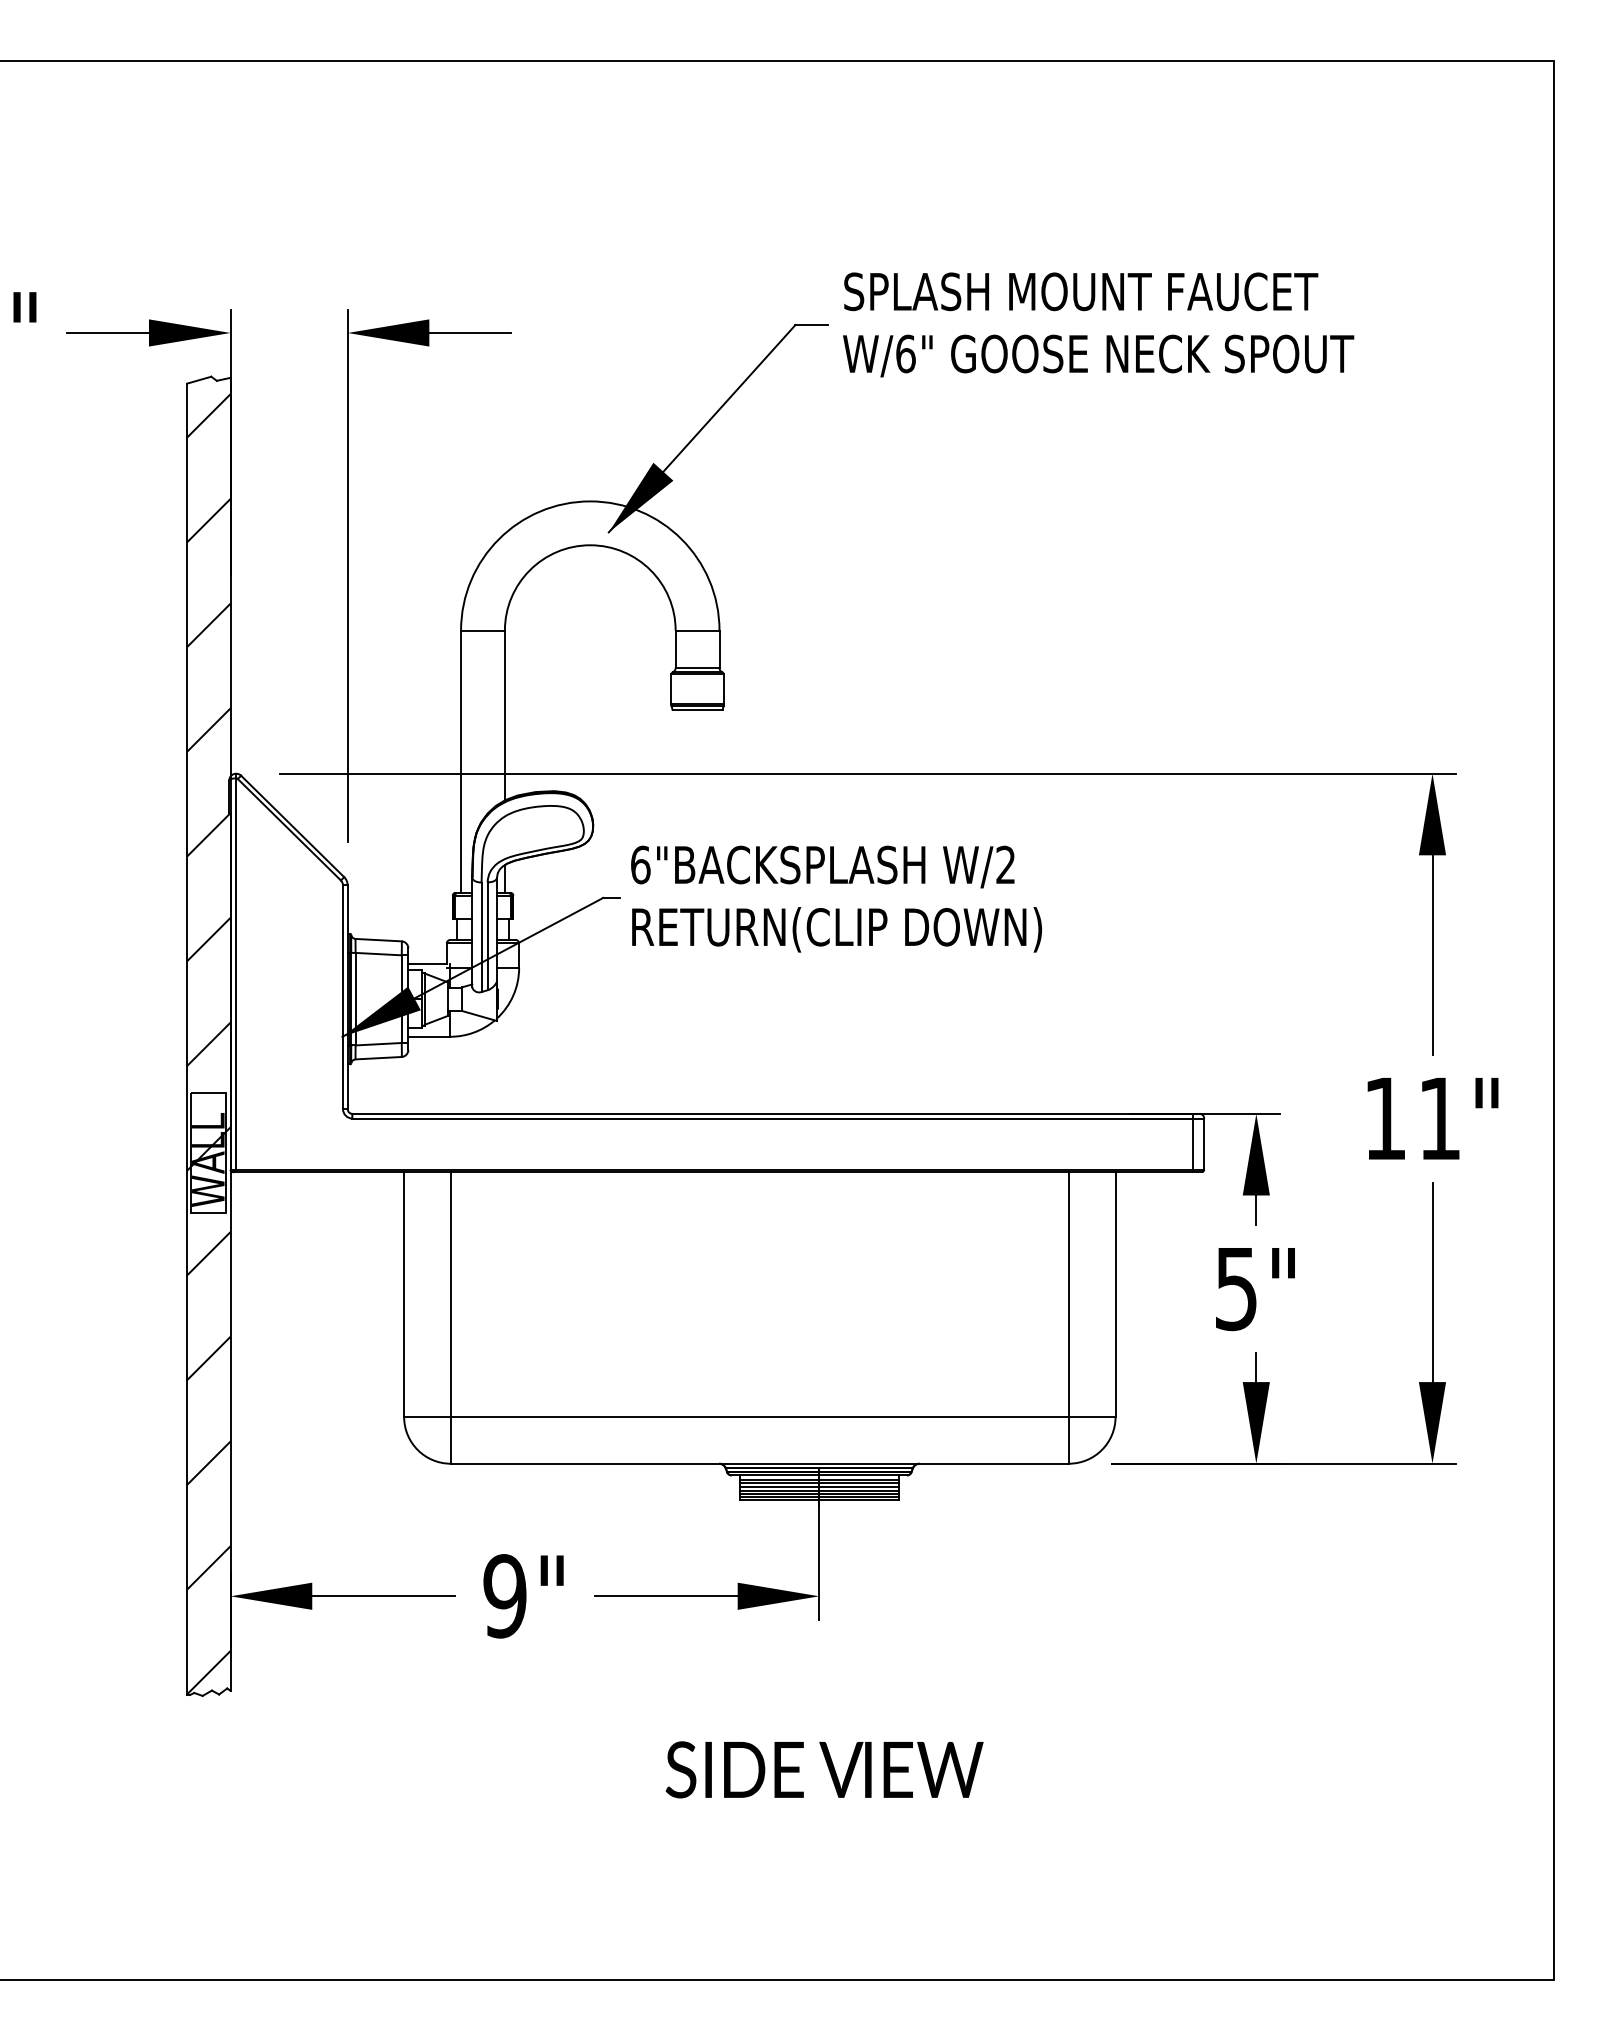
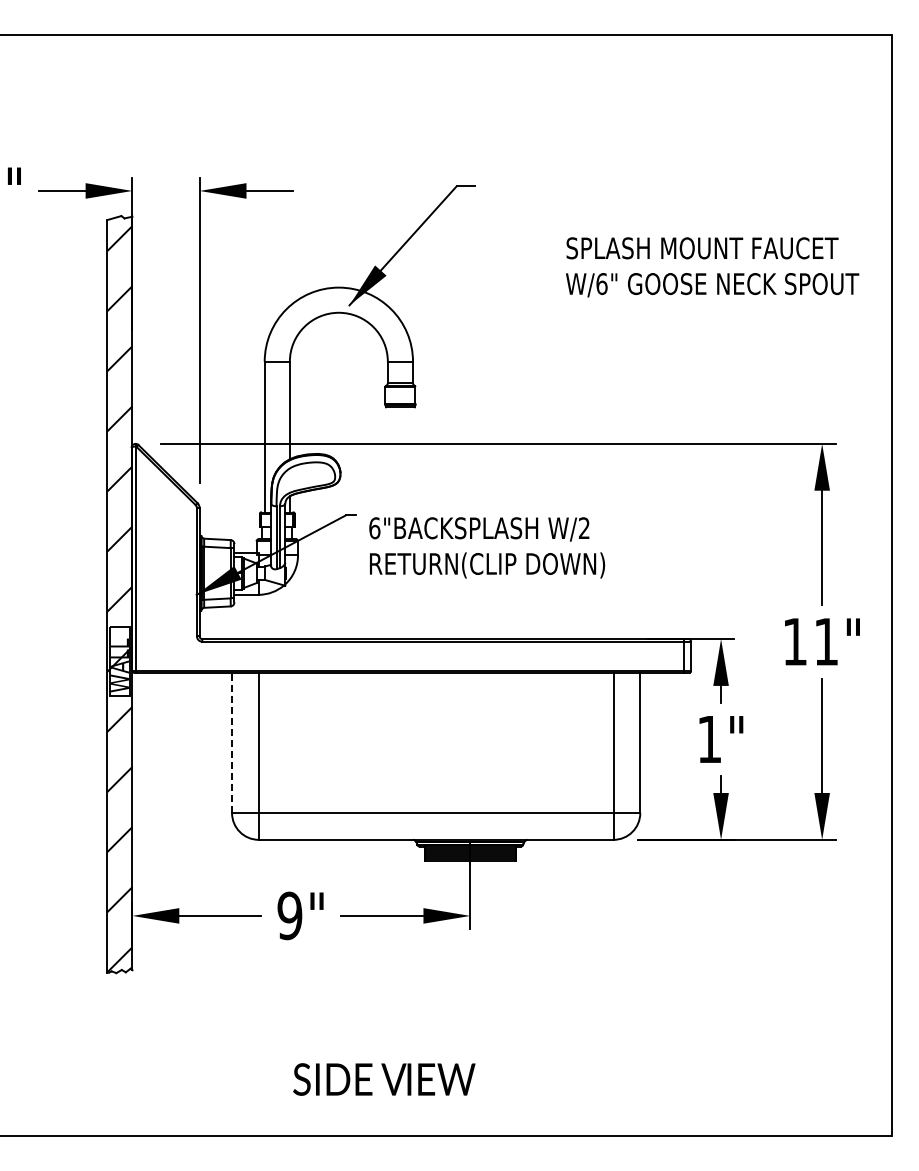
text: (1098, 325) -> (712, 267), moved
text: (837, 898) -> (487, 547), moved
text: (1236, 1288) -> (709, 739), 5" -> 1"
line: (404, 1294) -> (232, 742), solid -> dashed
text: (824, 1769) -> (384, 1079), moved

